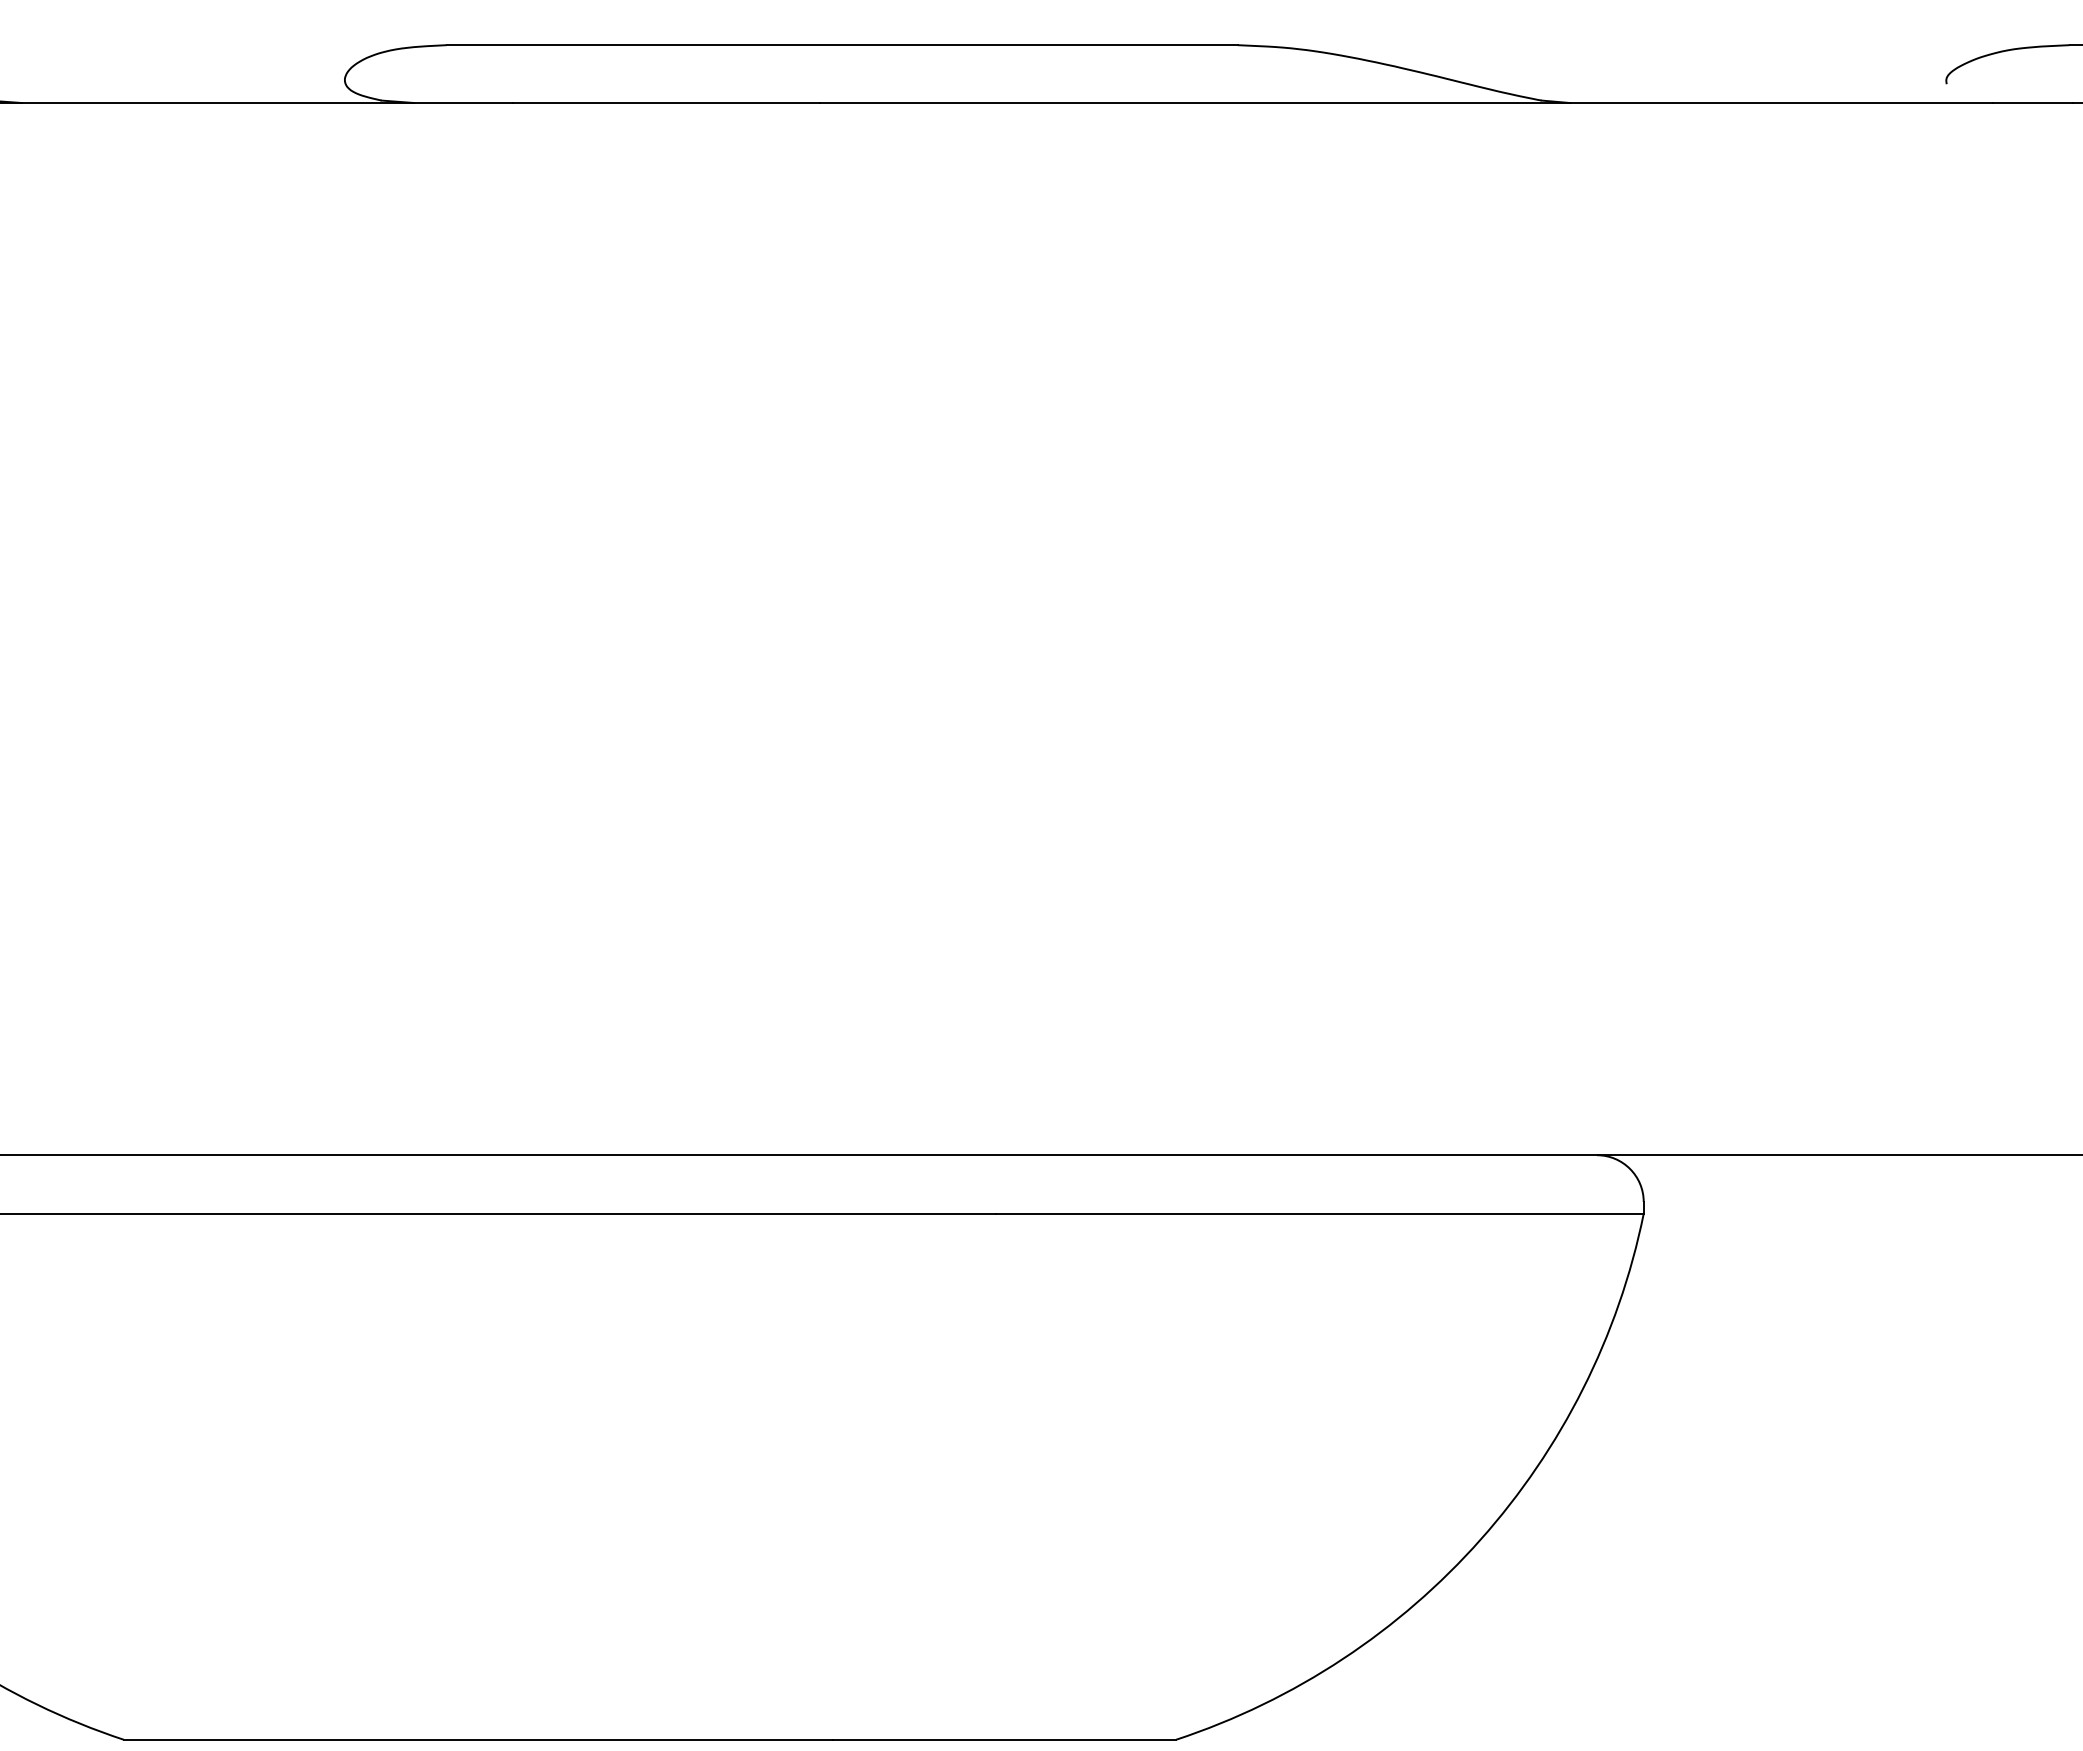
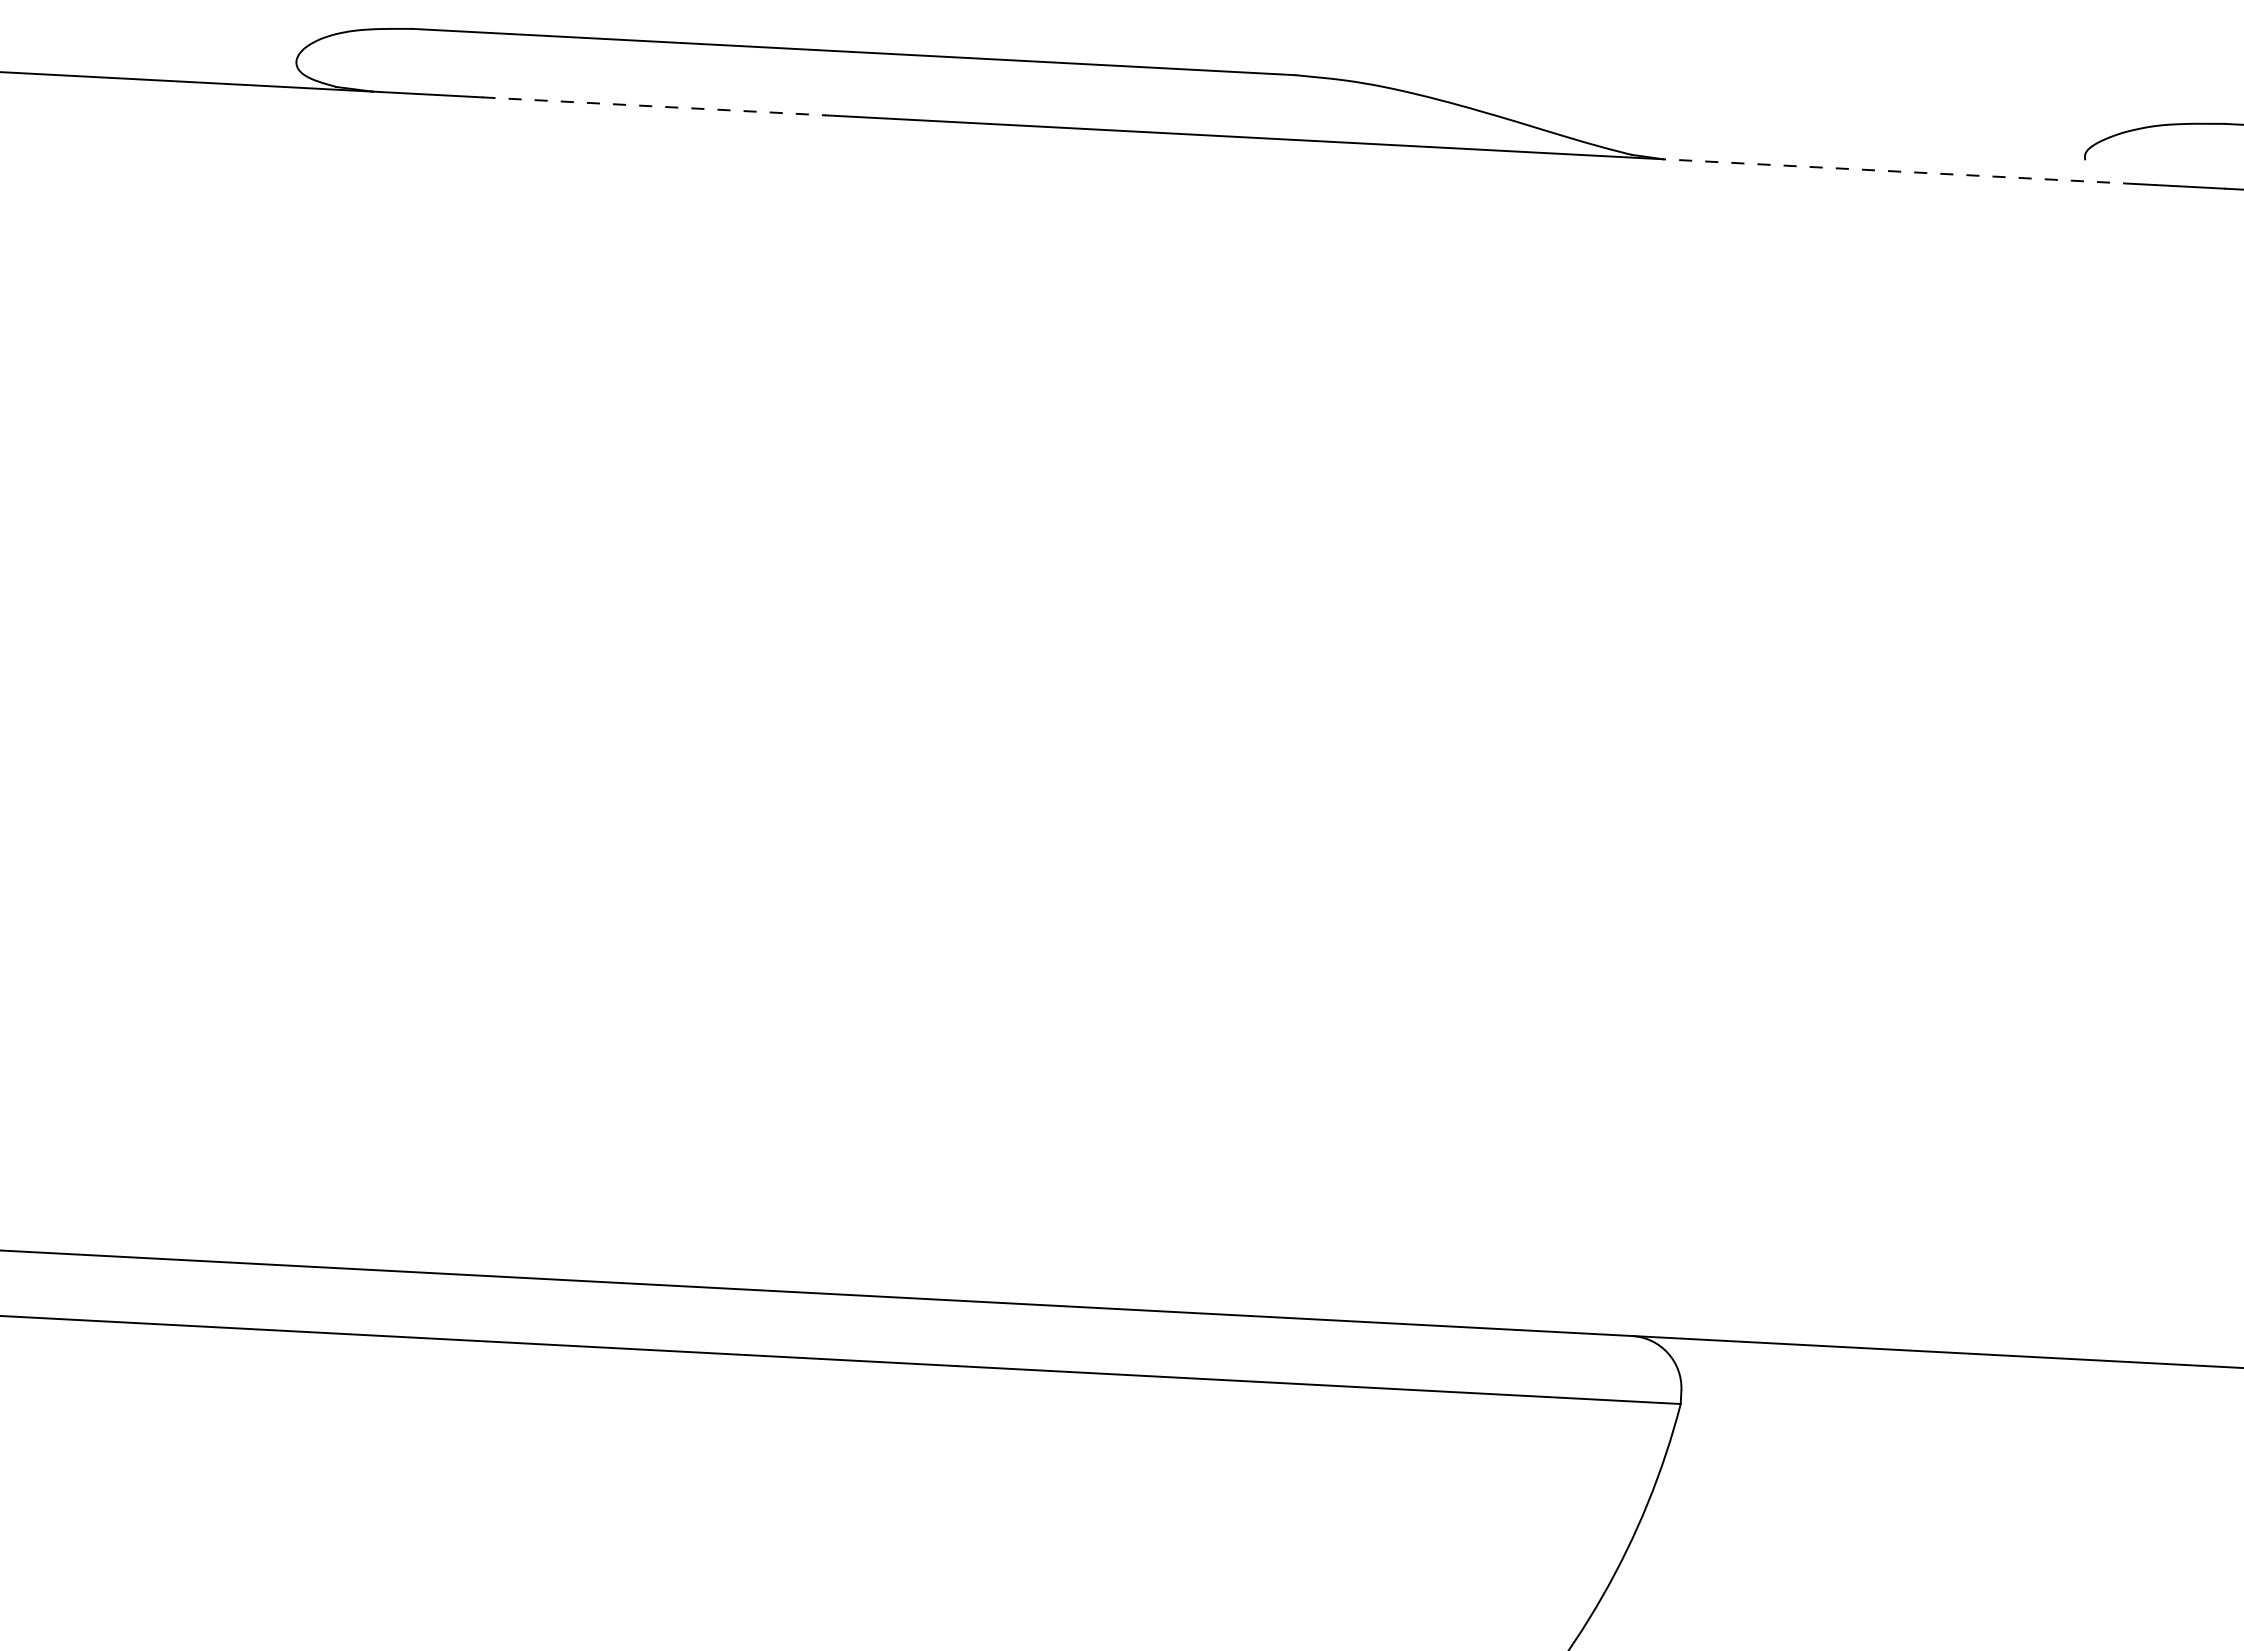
line: (666, 103) -> (654, 106), solid -> dashed
line: (1781, 103) -> (1899, 172), solid -> dashed

